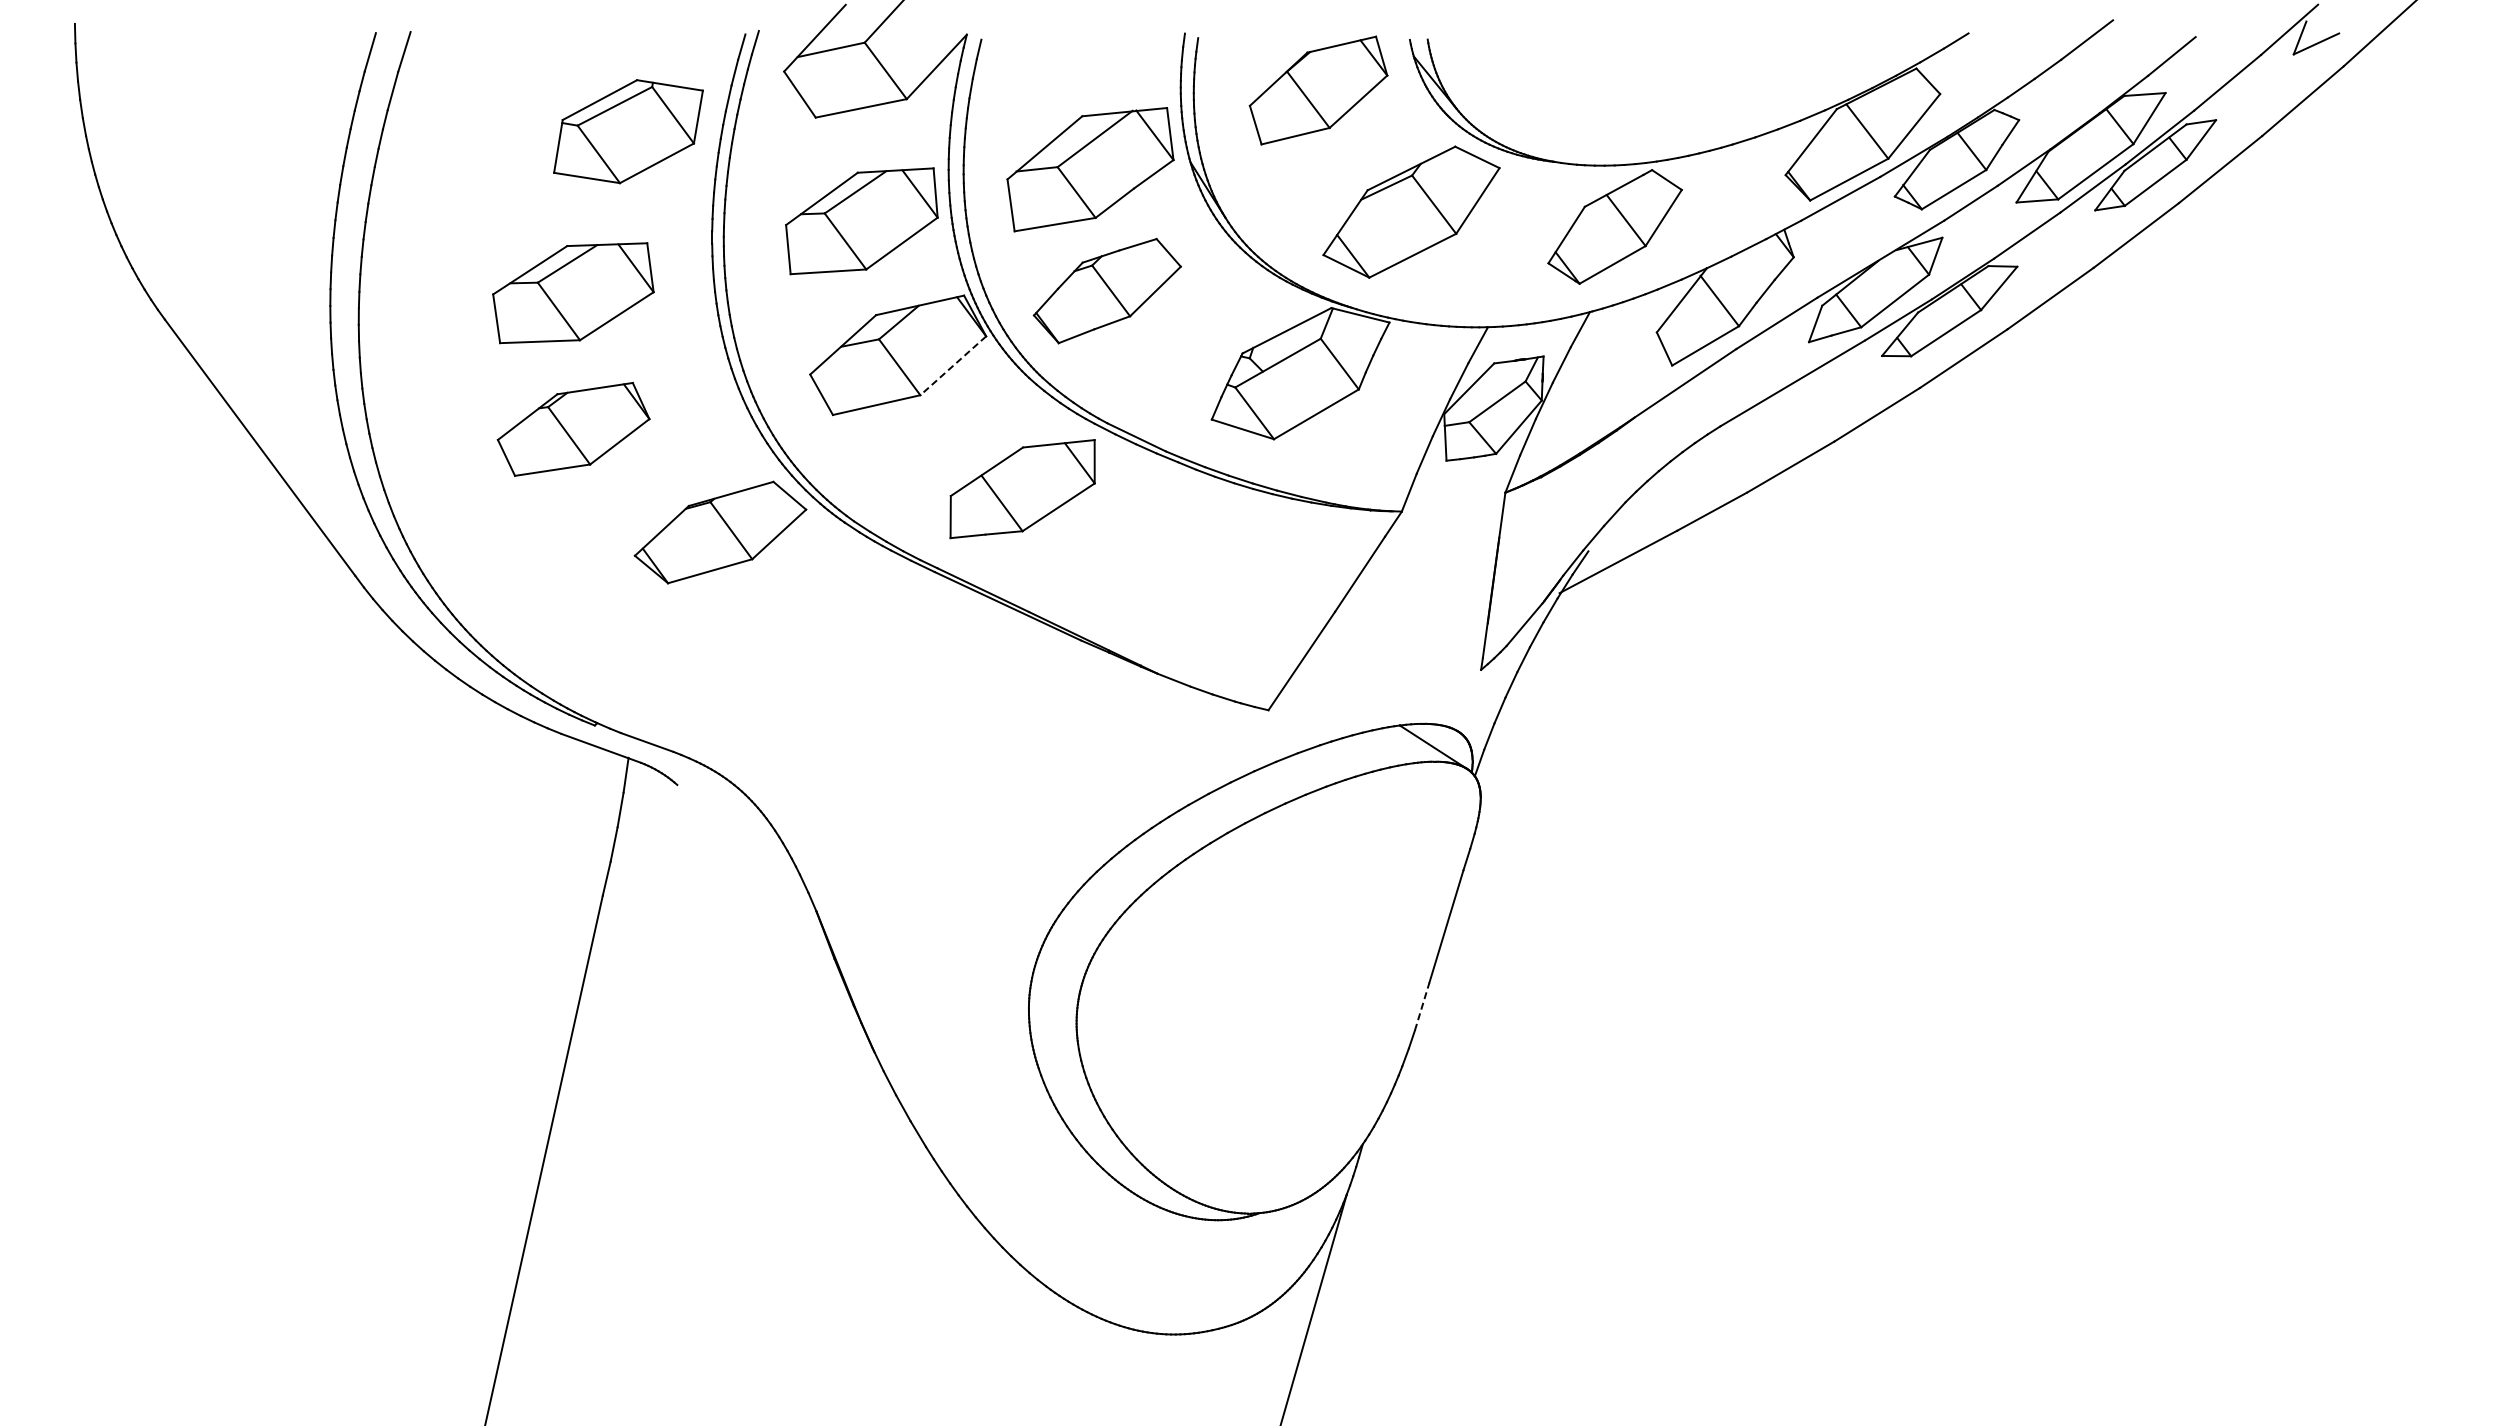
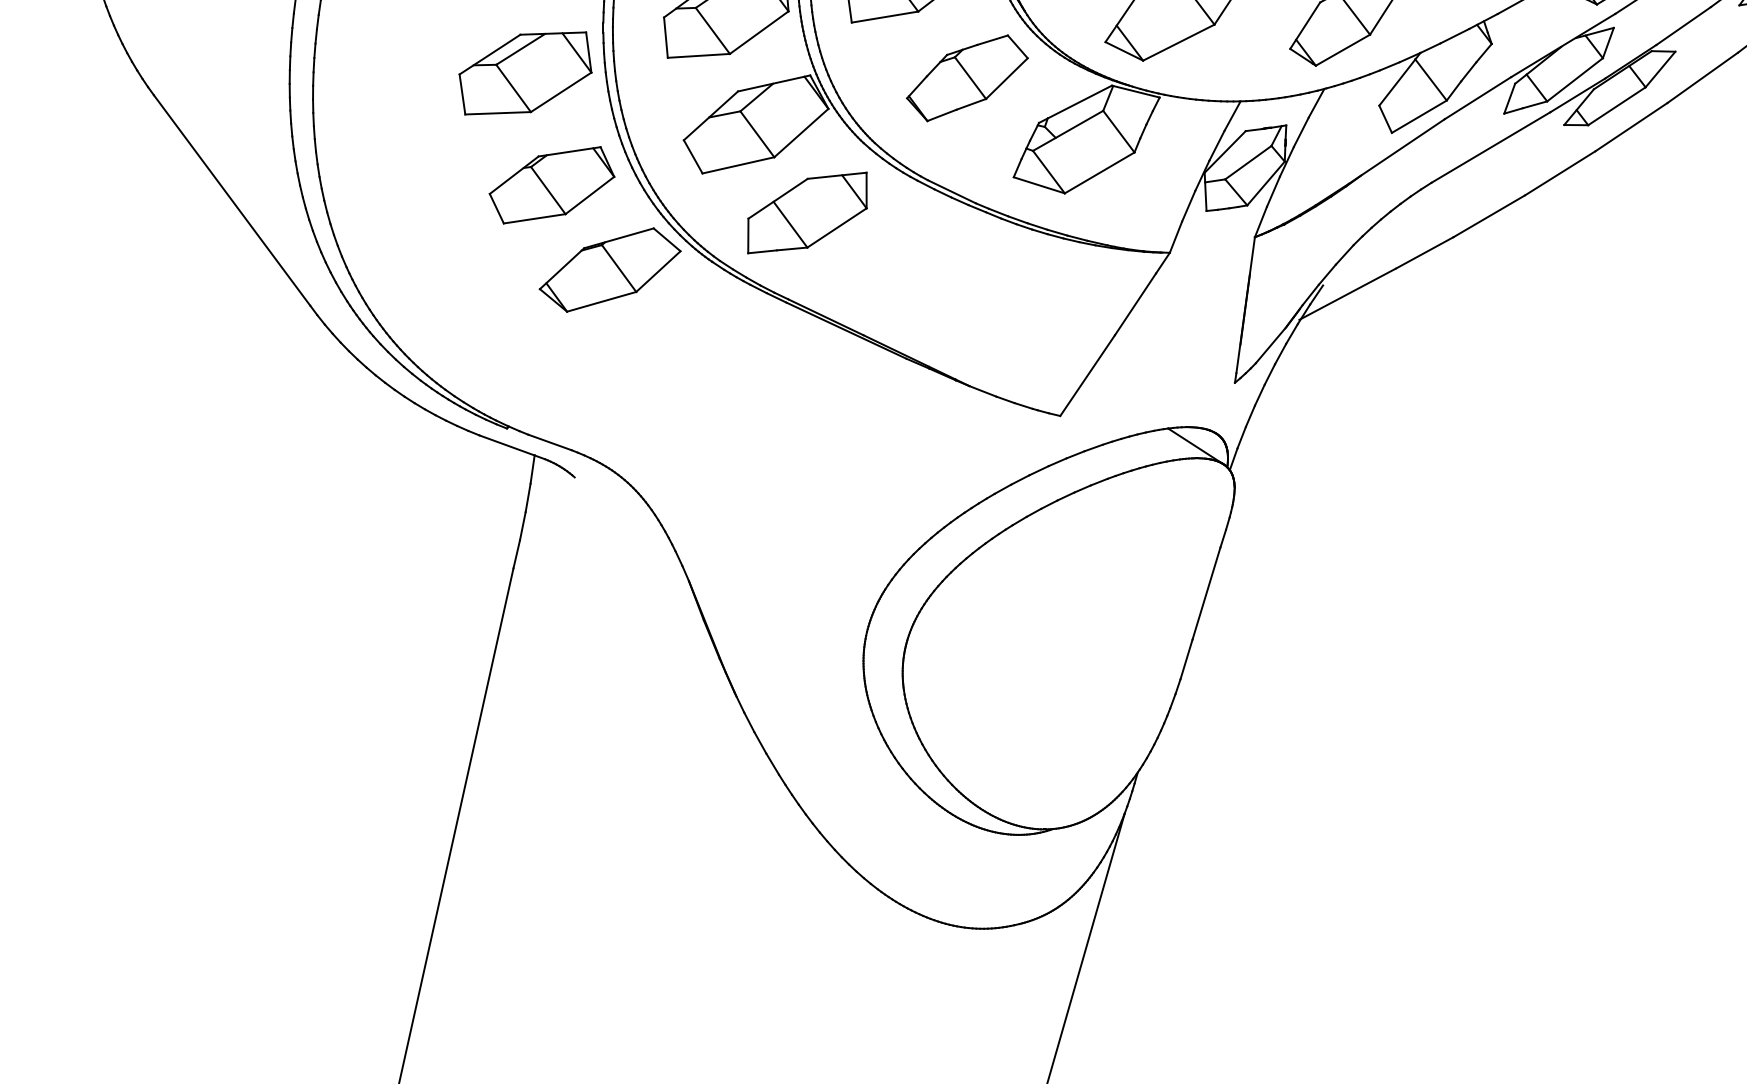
part: (1106, 291) -> (966, 78), moved
part: (573, 293) -> (525, 73), moved
line: (952, 366) -> (800, 133), dashed -> solid
part: (573, 428) -> (551, 184), moved
part: (1022, 489) -> (807, 213), moved
line: (1422, 1006) -> (1186, 659), dashed -> solid

